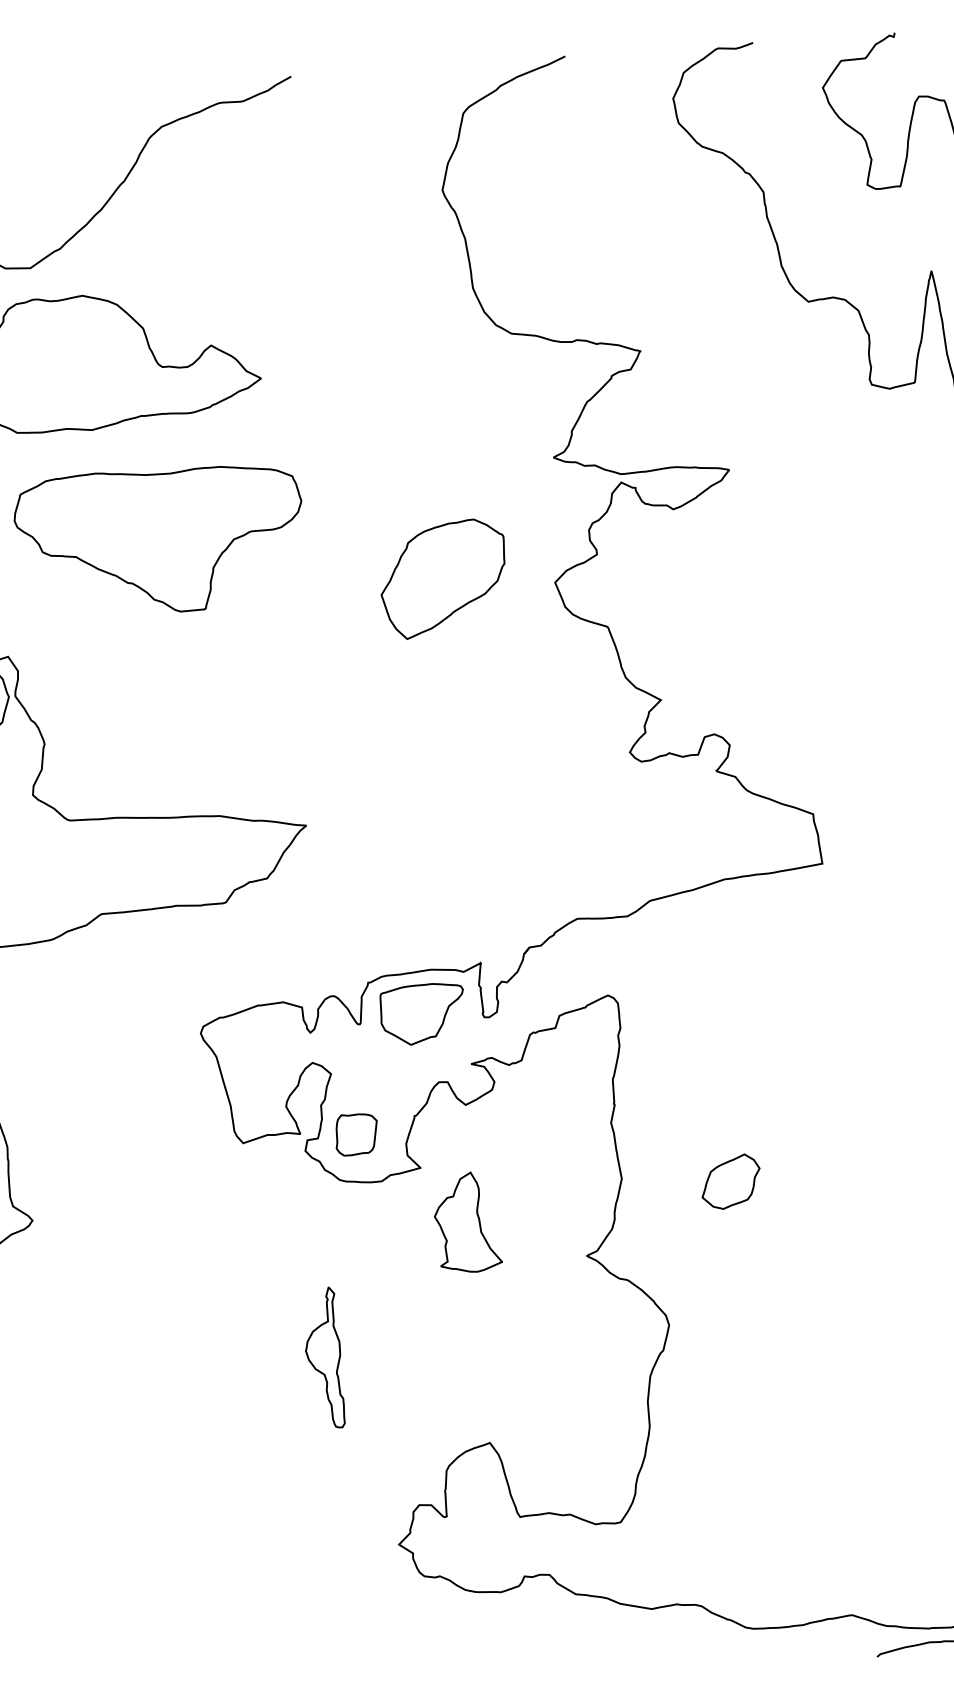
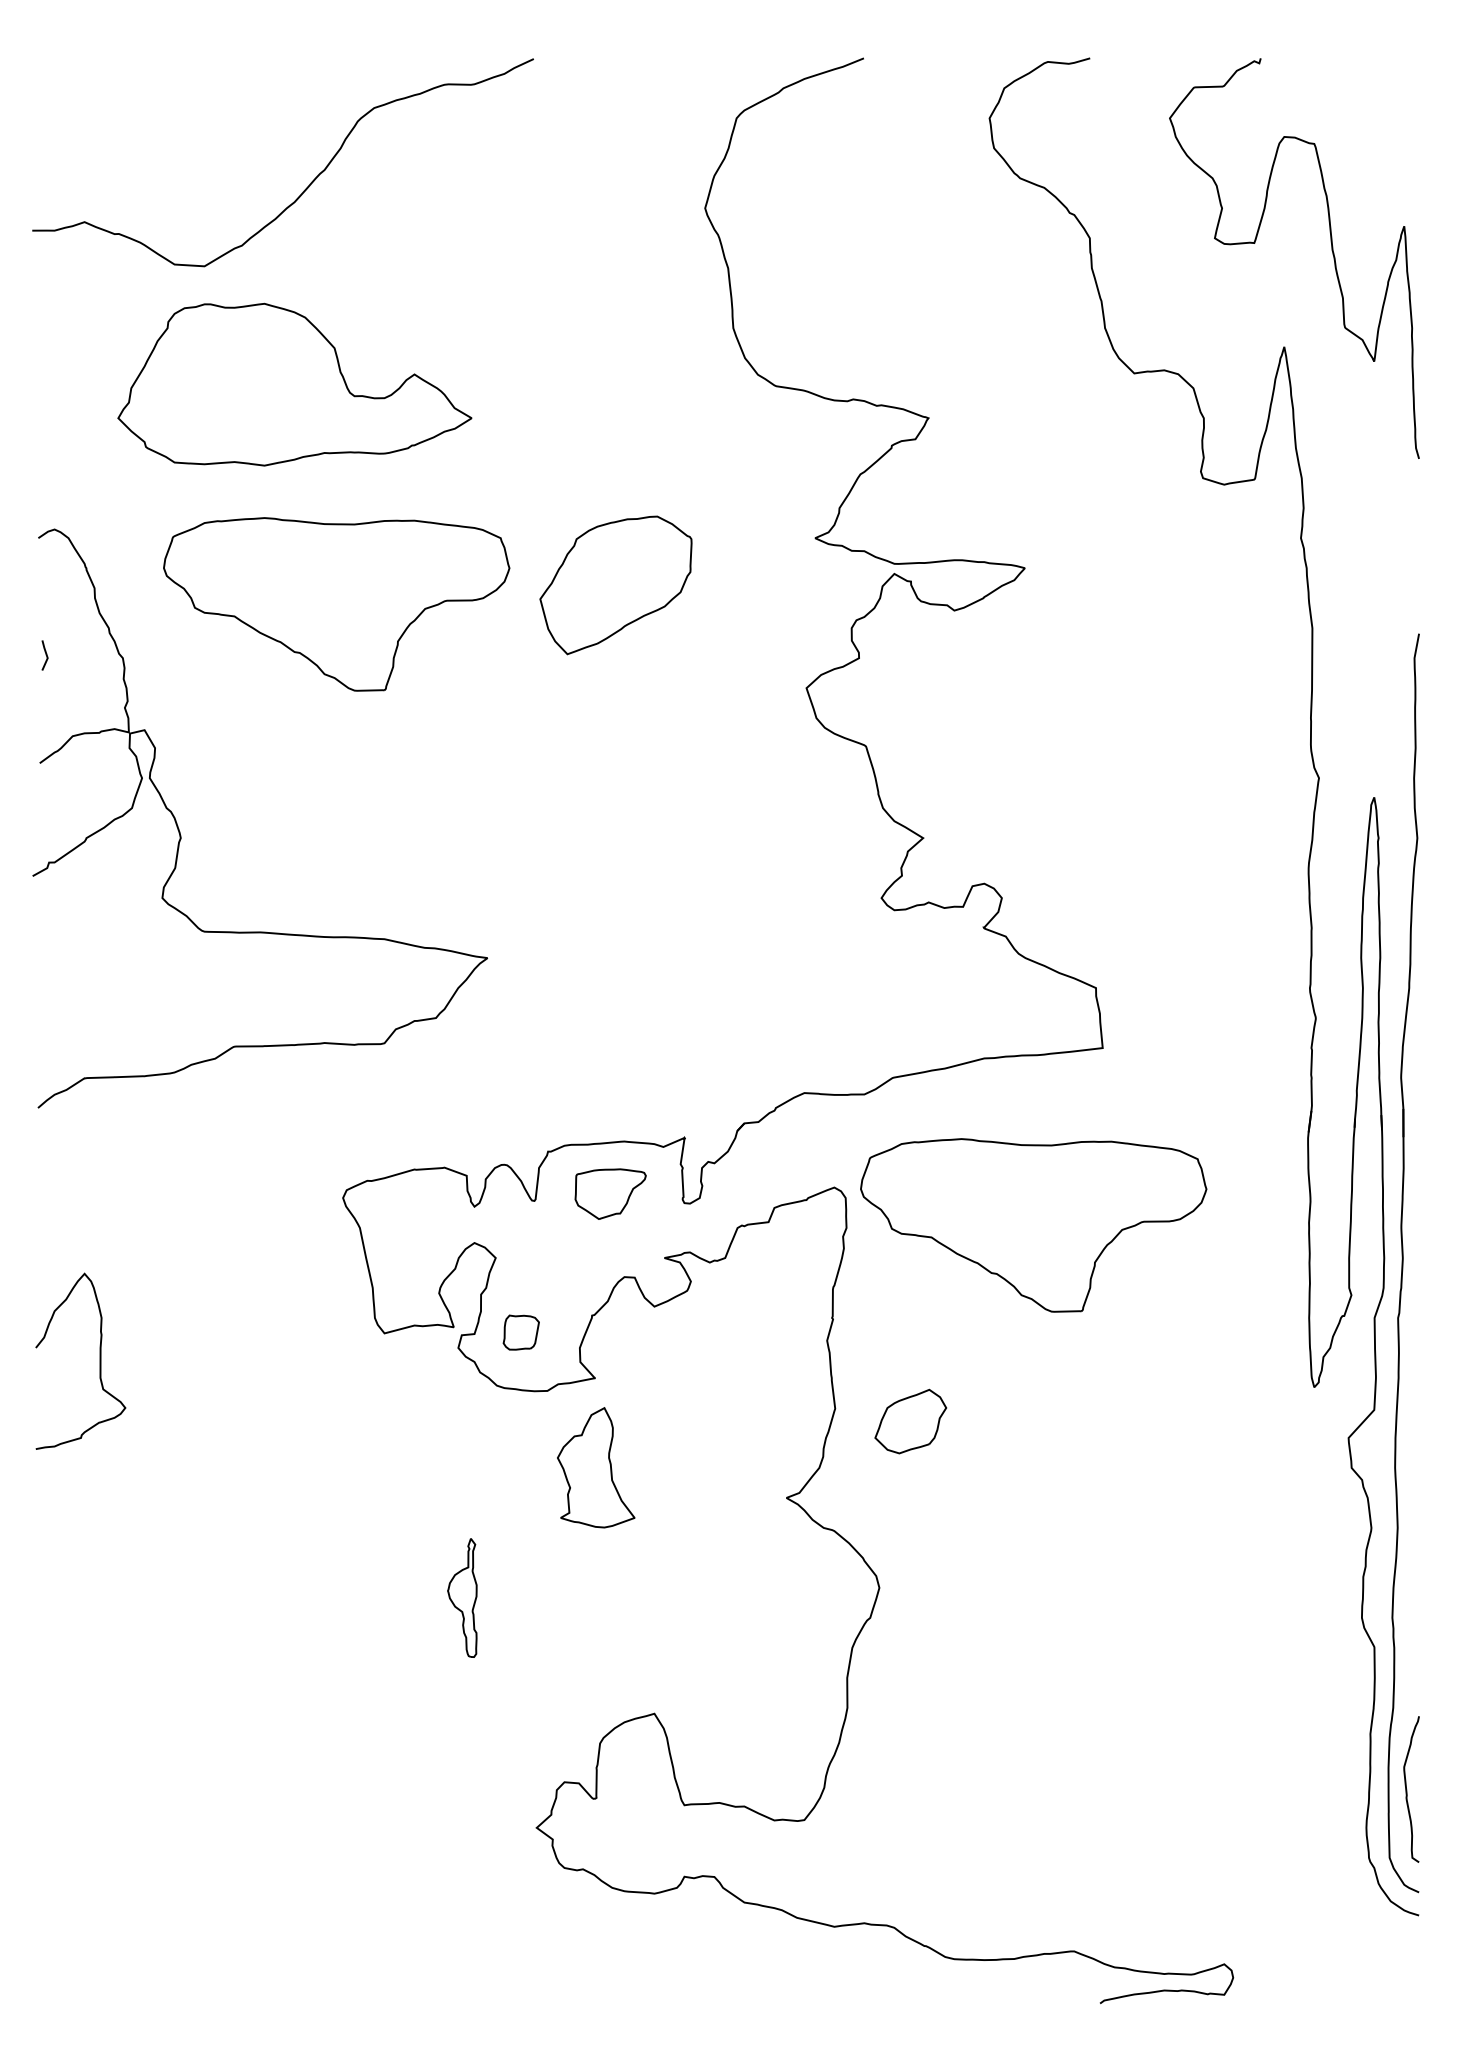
part: (443, 579) -> (615, 585), moved
part: (422, 1013) -> (610, 1193), size x0.7
part: (775, 1015) -> (1033, 1225), added
part: (356, 1134) -> (521, 1332), size x0.7
part: (730, 1181) -> (910, 1421), moved
part: (467, 1222) -> (596, 1467), moved
part: (323, 1357) -> (462, 1597), size x0.7

